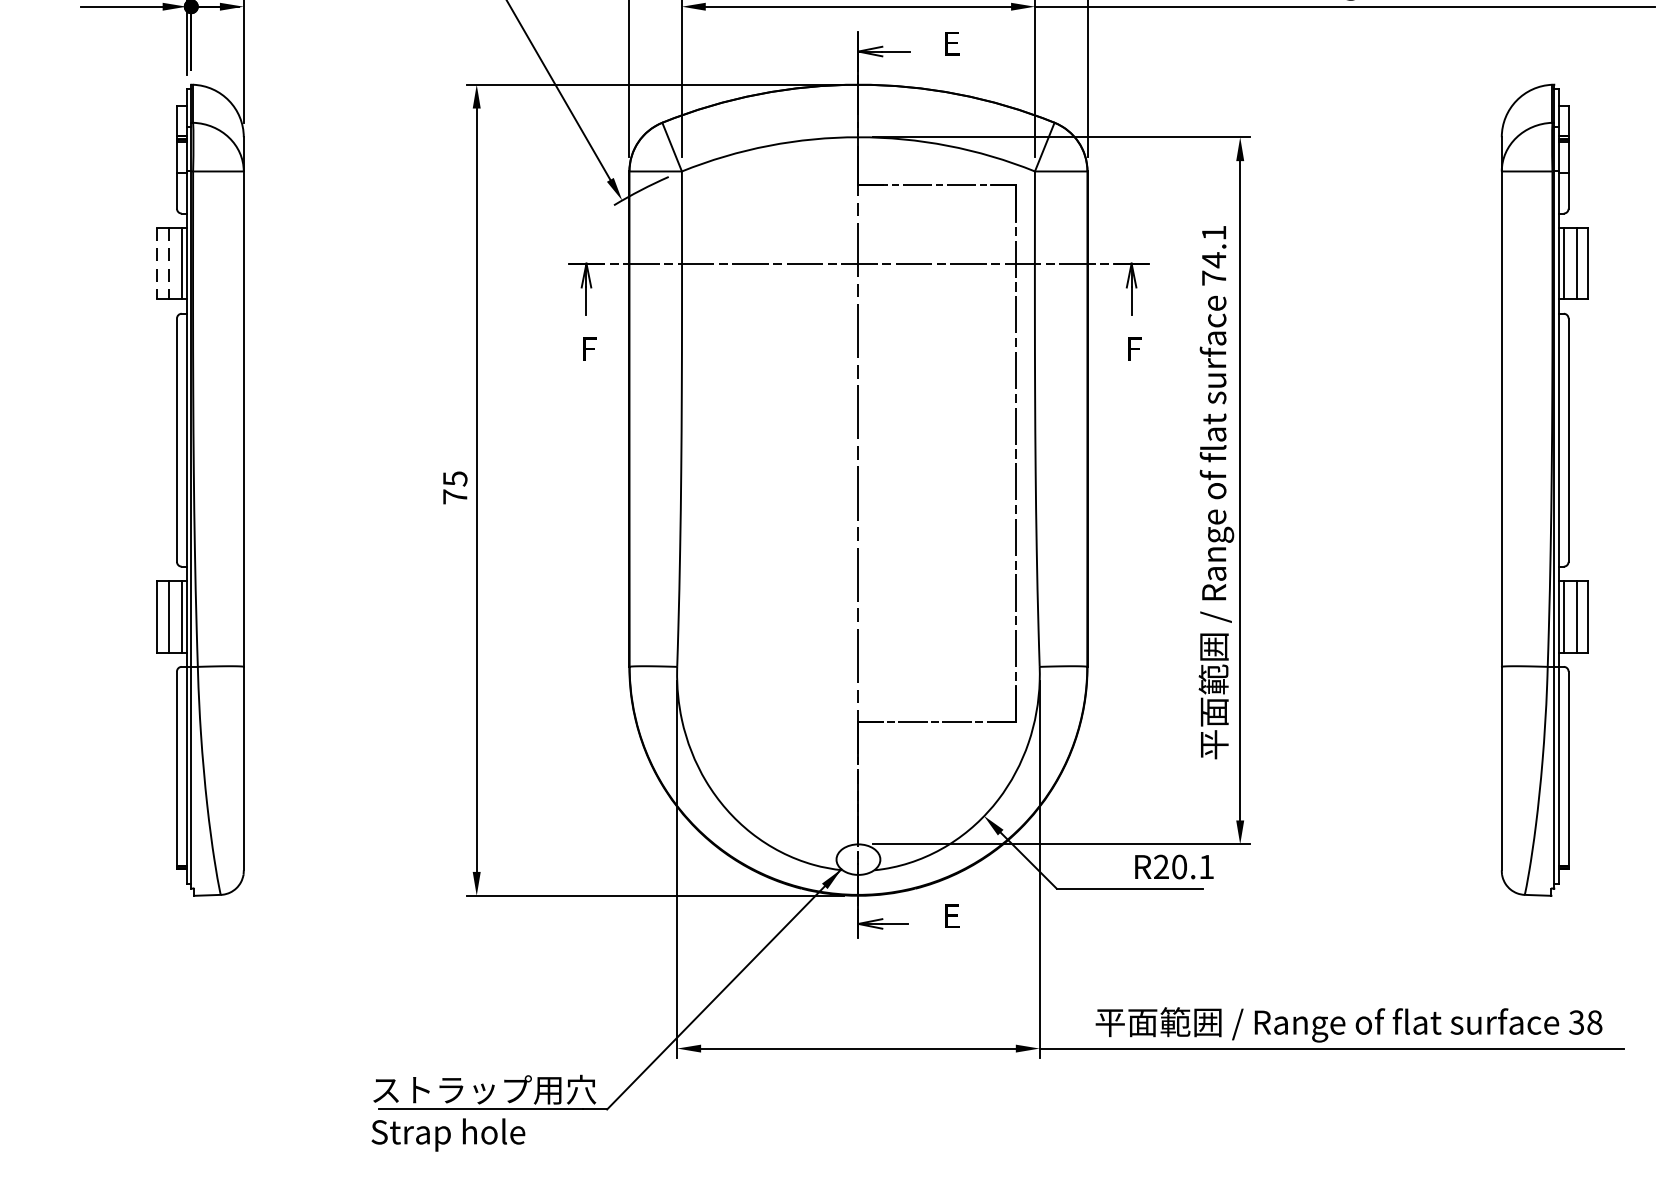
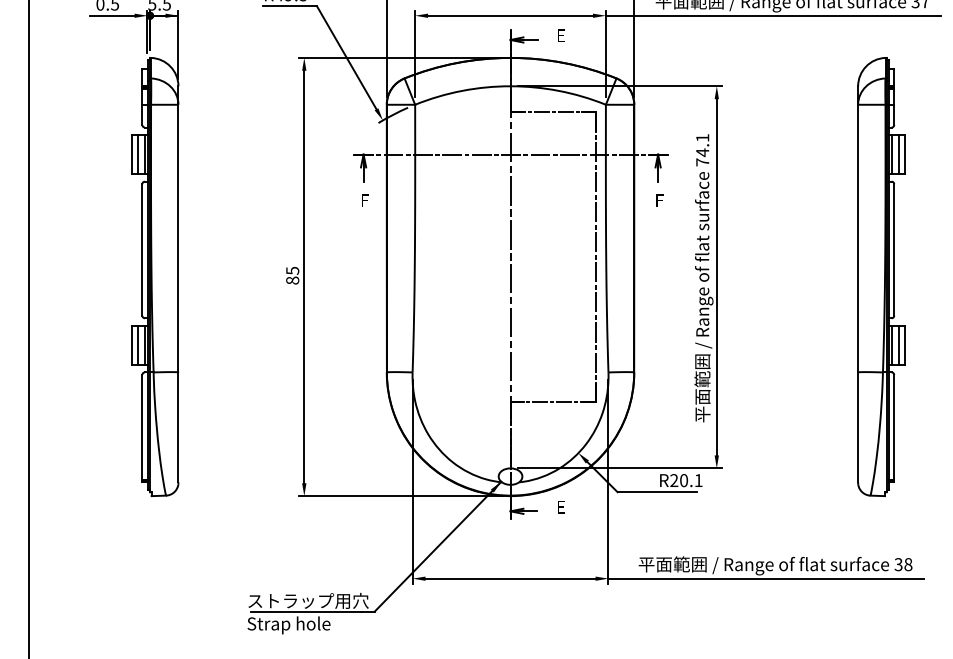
line: (156, 265) -> (131, 155), dashed -> solid
line: (168, 265) -> (137, 155), dashed -> solid
text: (454, 496) -> (292, 280), 75 -> 85

